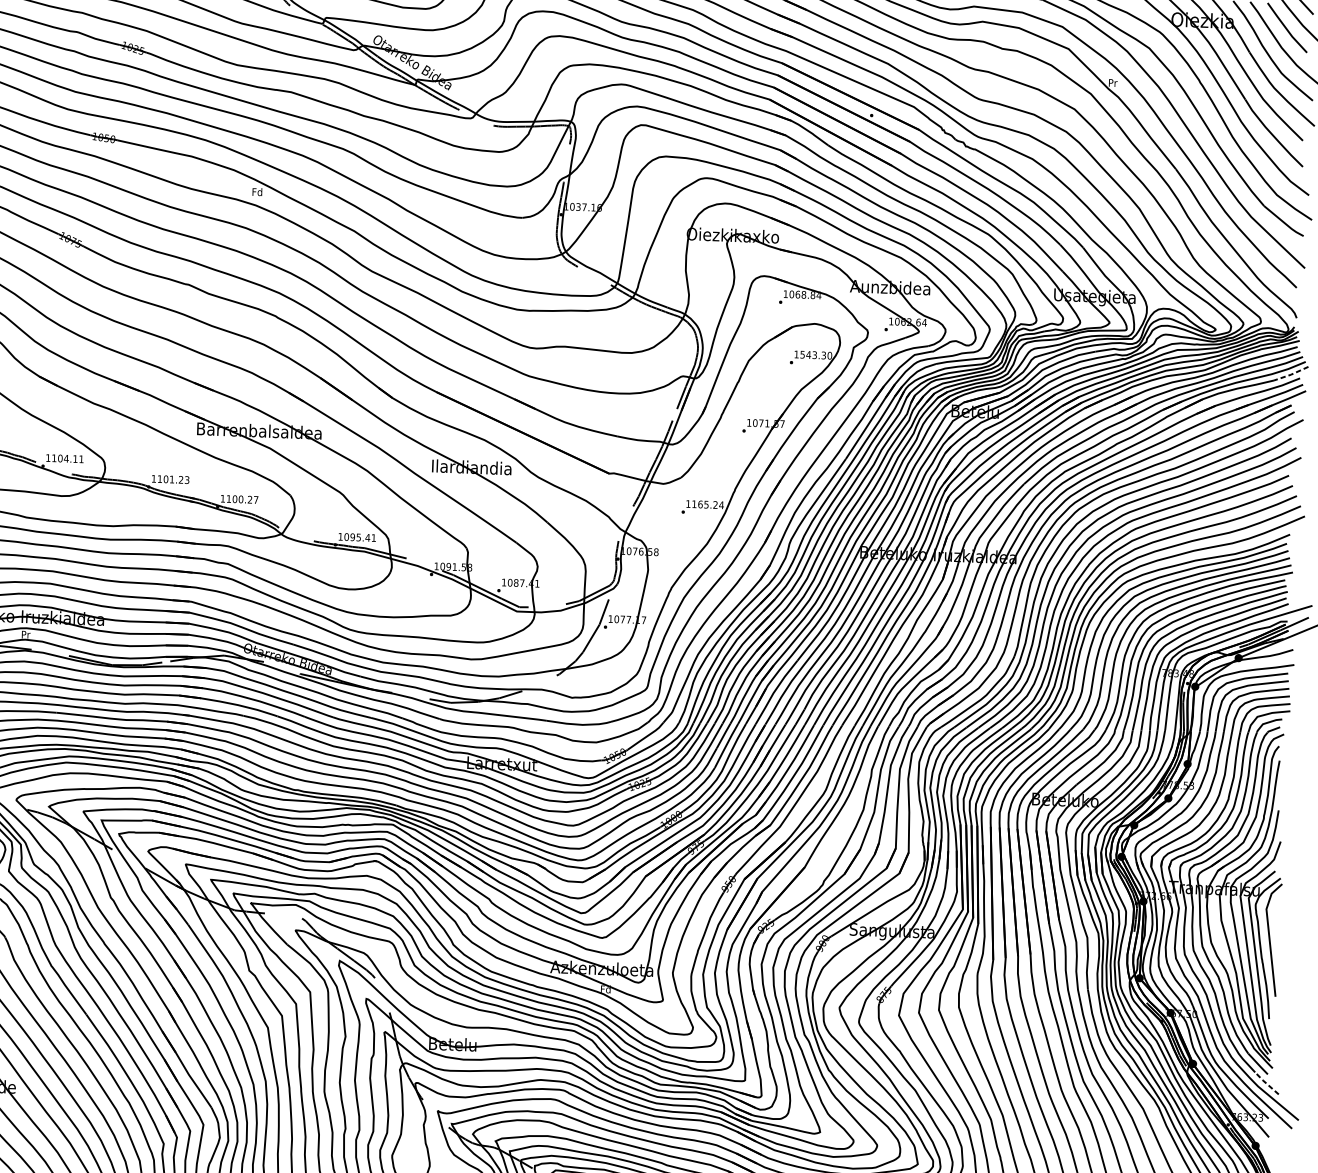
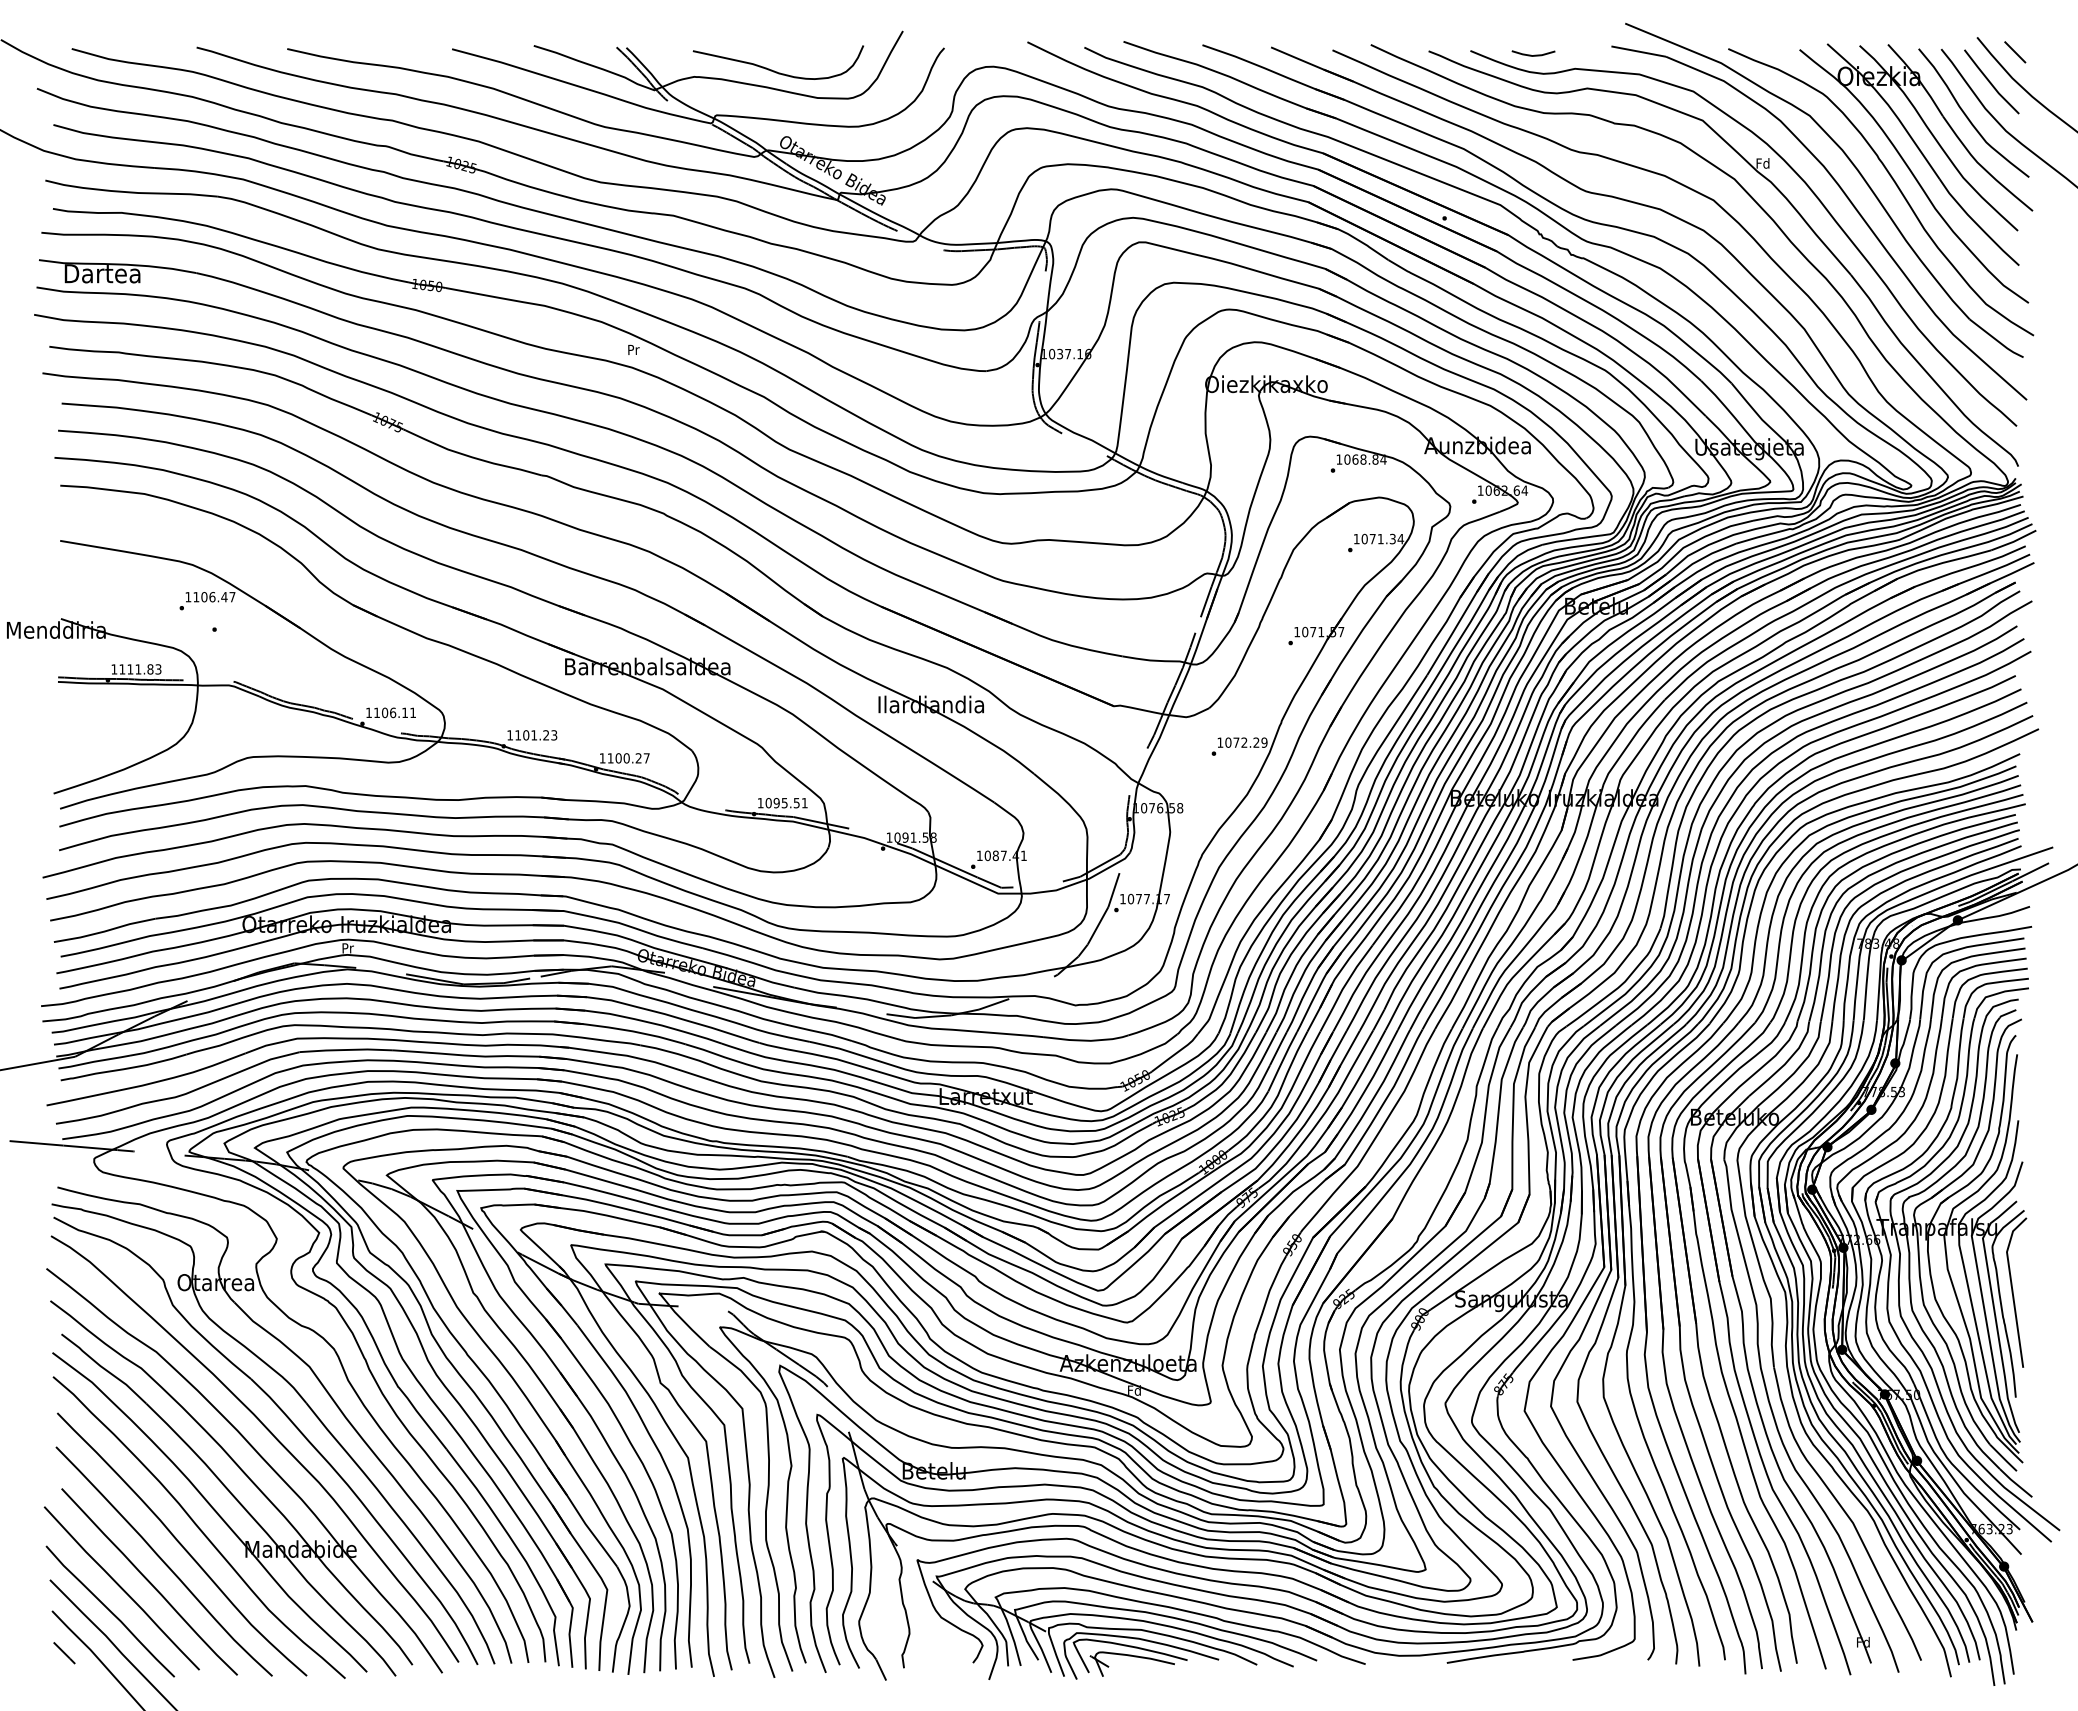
text: (1112, 82) -> (1762, 163), Pr -> Fd
text: (257, 191) -> (633, 349), Fd -> Pr
text: (816, 354) -> (1382, 538), 1543.30 -> 1071.34
line: (1291, 374) -> (2013, 541), dashed -> solid
text: (66, 458) -> (392, 712), 1104.11 -> 1106.11
text: (708, 504) -> (1246, 742), 1165.24 -> 1072.29
text: (367, 538) -> (796, 803), 1095.41 -> 1095.51
line: (1266, 1083) -> (2015, 1483), dashed -> solid

